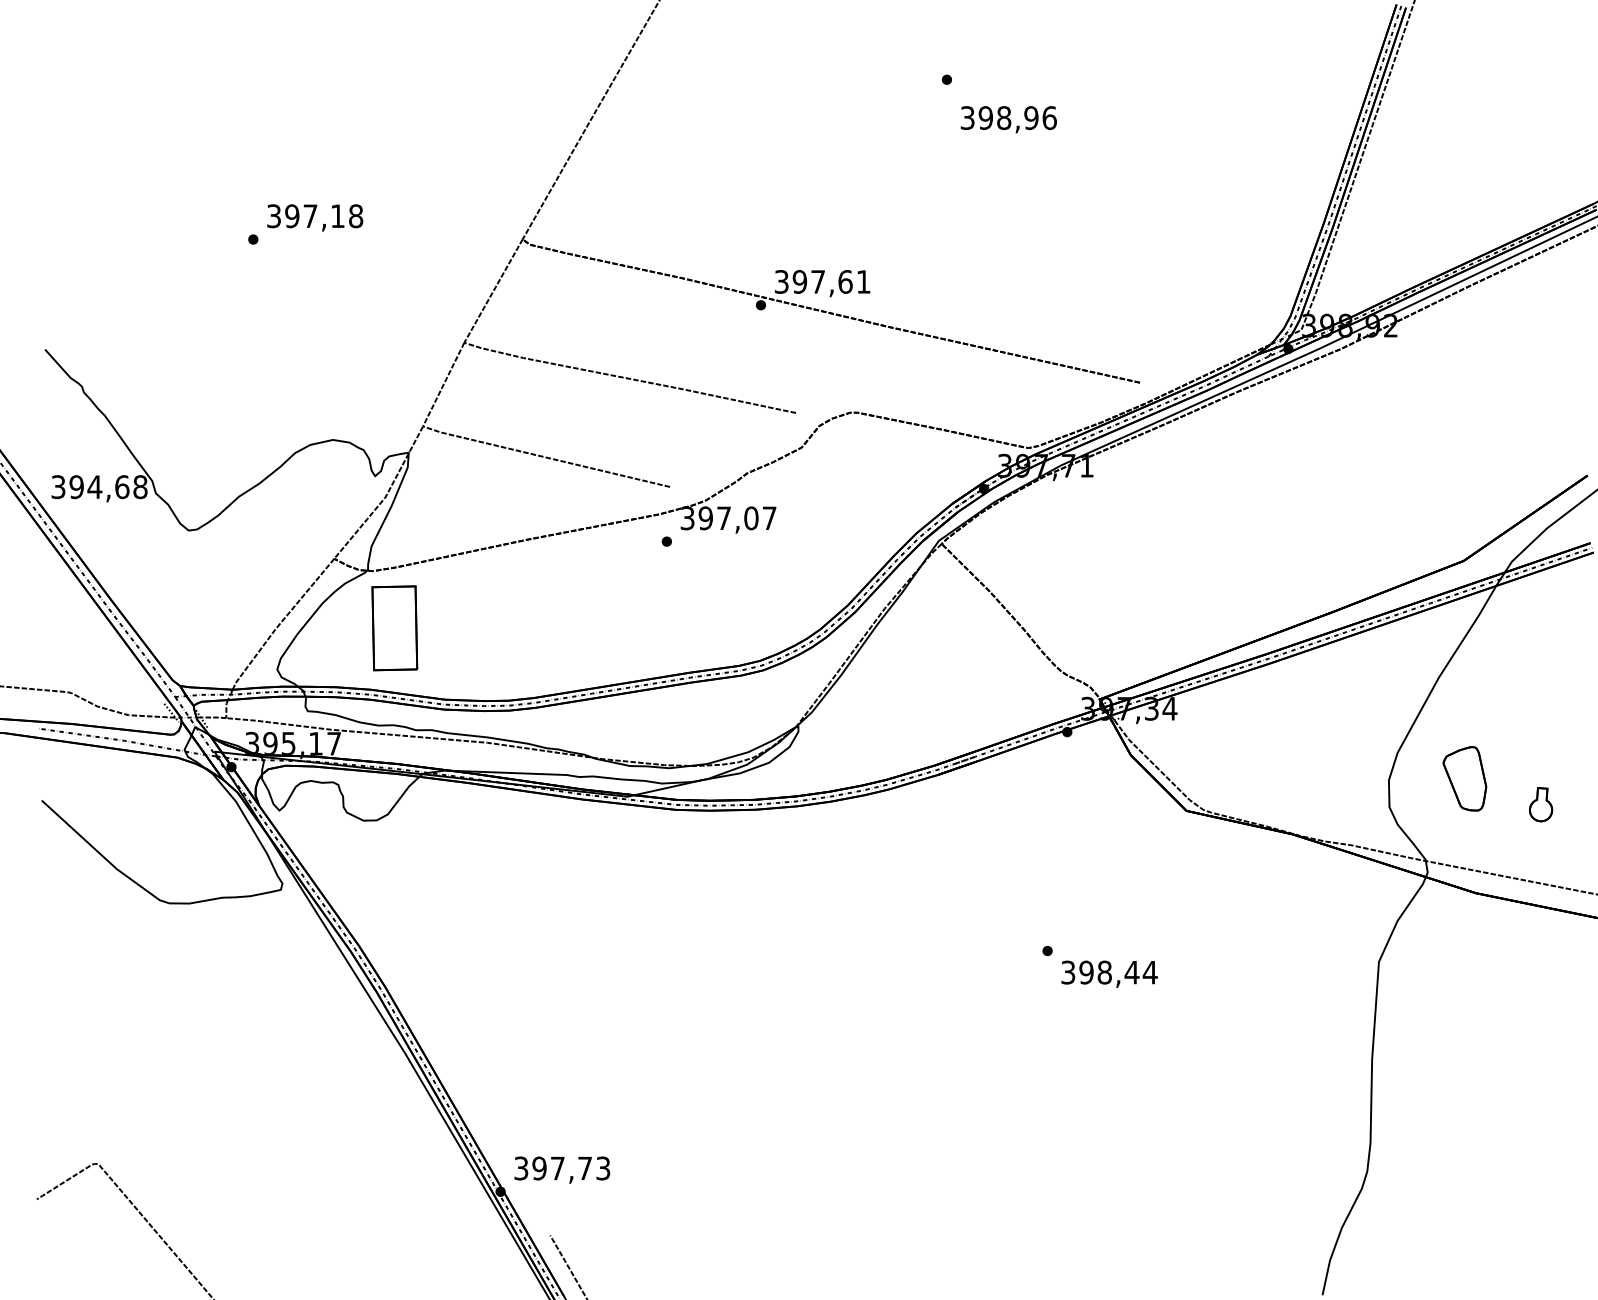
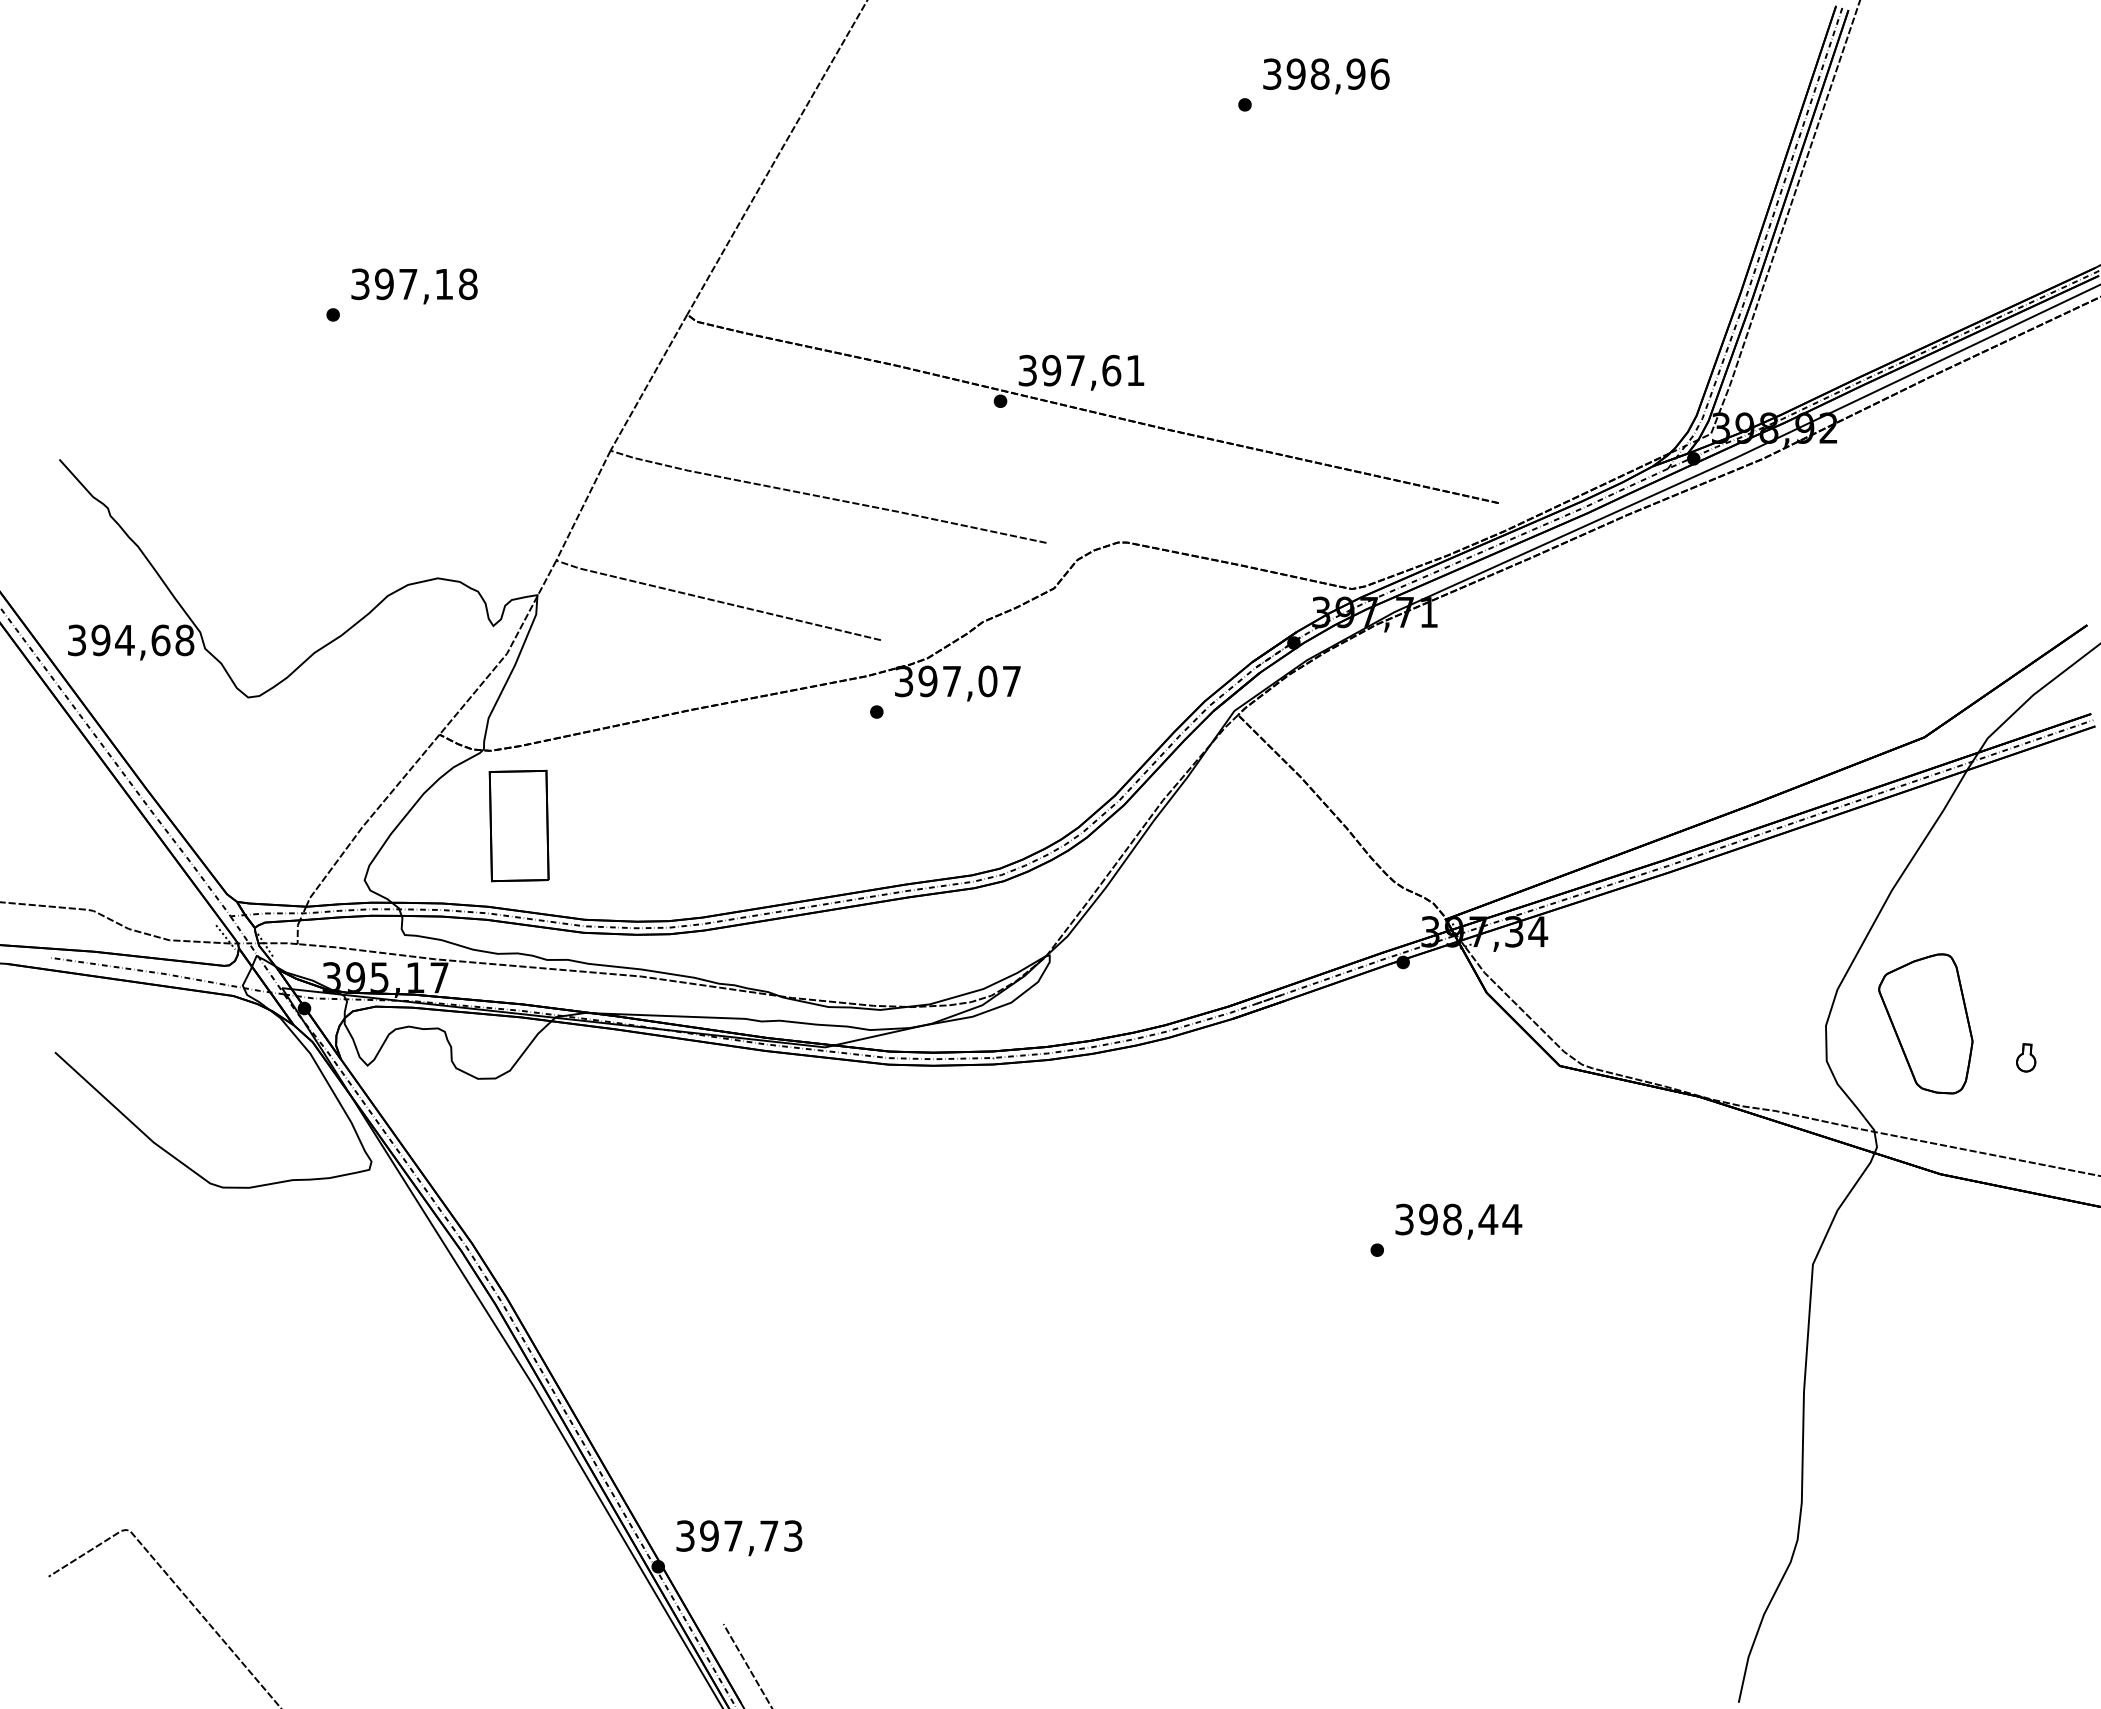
text: (1008, 119) -> (1326, 76), moved
part: (1464, 778) -> (1925, 1023), size x1.67
part: (1541, 804) -> (2026, 1057), size x0.62
text: (1109, 974) -> (1458, 1221), moved

